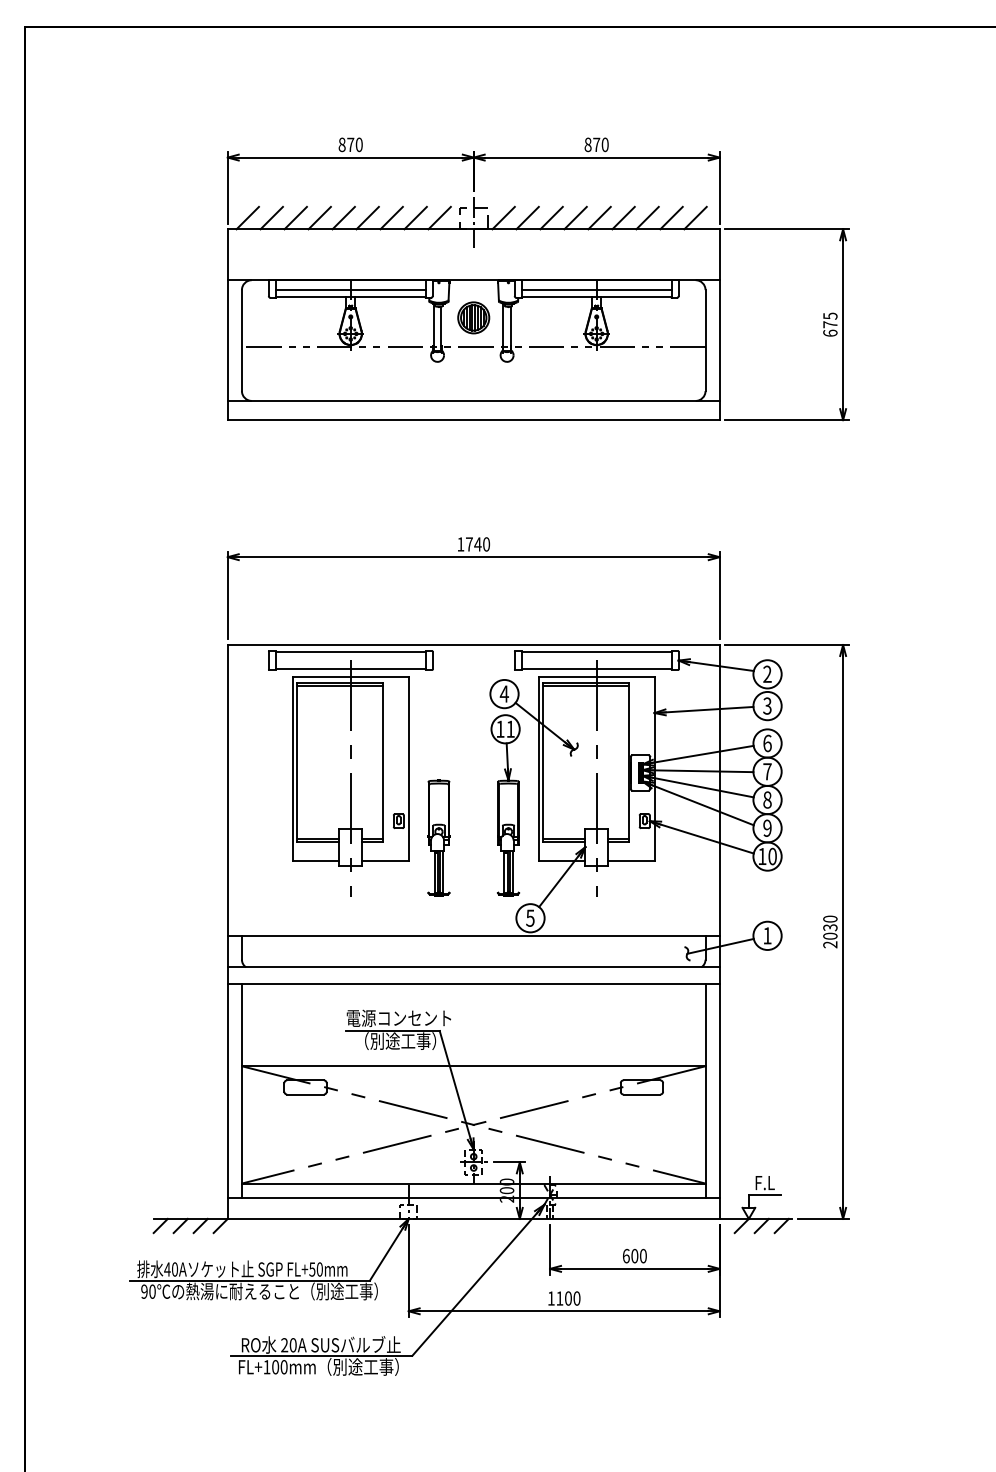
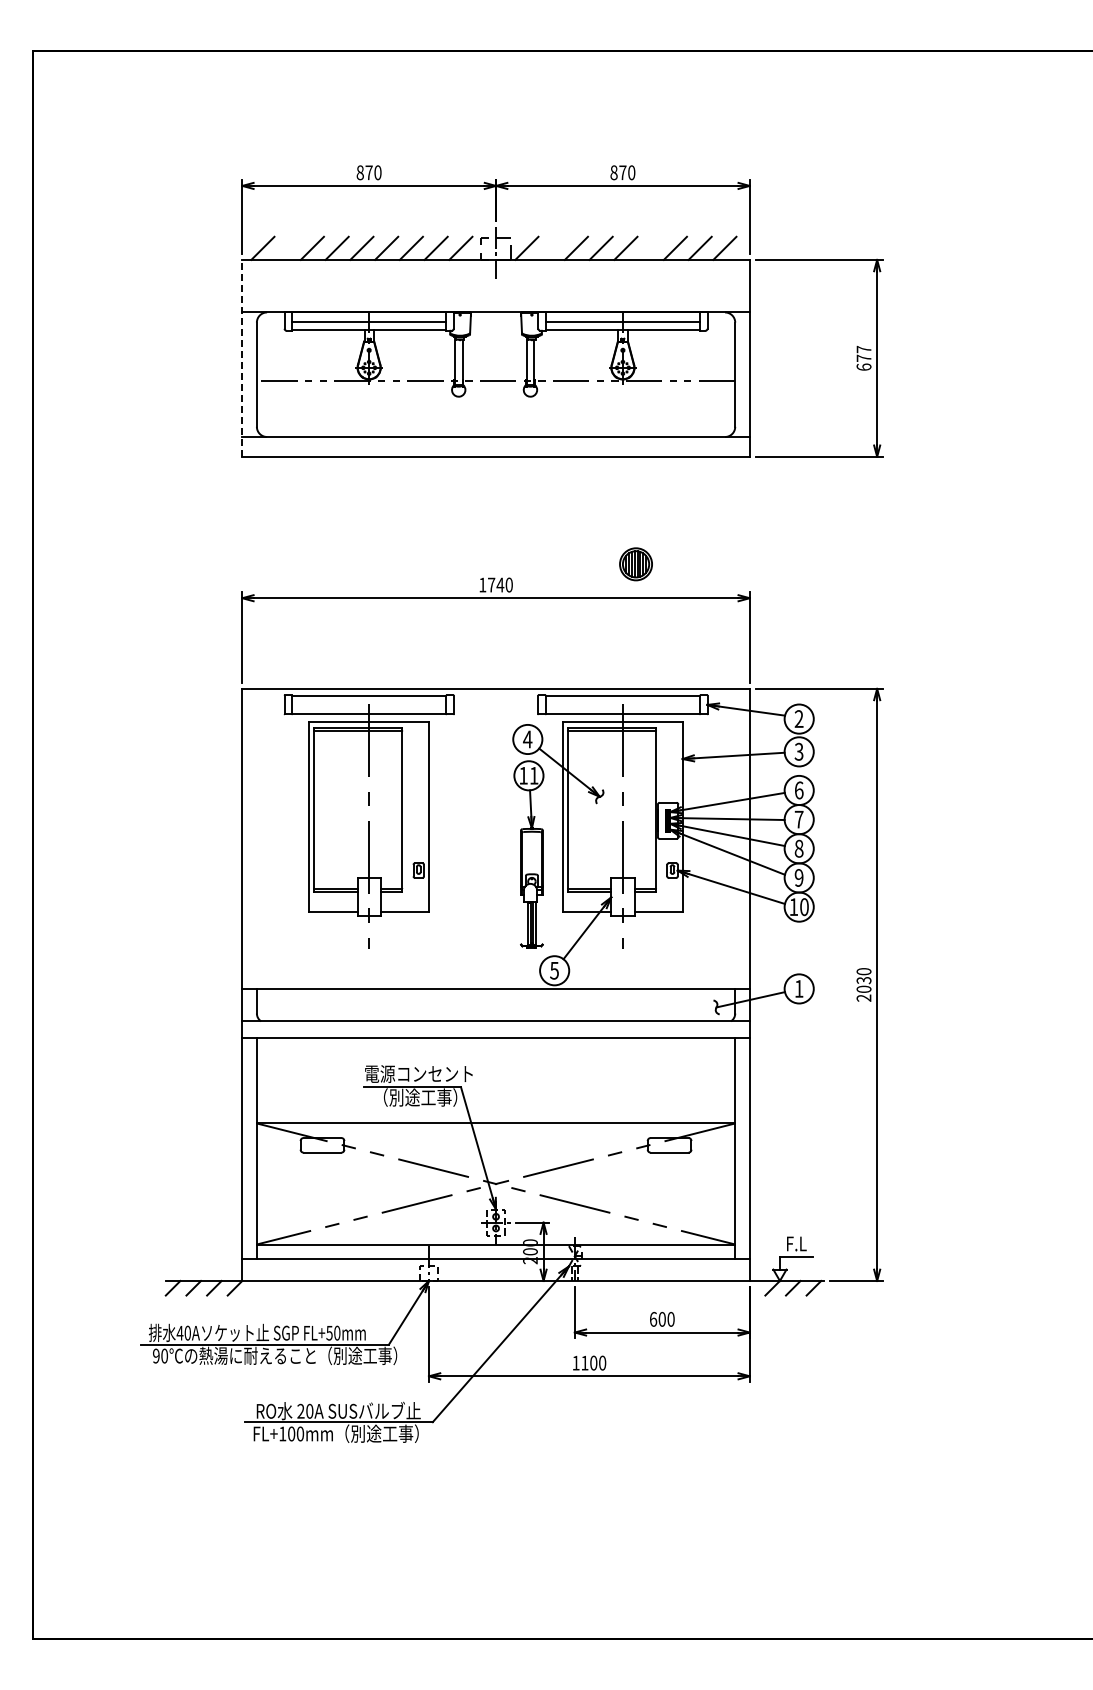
line: (271, 217) -> (287, 247), removed
line: (527, 217) -> (551, 247), removed
line: (623, 217) -> (650, 247), removed
text: (829, 316) -> (863, 349), 675 -> 677
part: (473, 318) -> (635, 564), moved
line: (227, 323) -> (242, 357), solid -> dashed
part: (439, 837) -> (460, 887), removed

